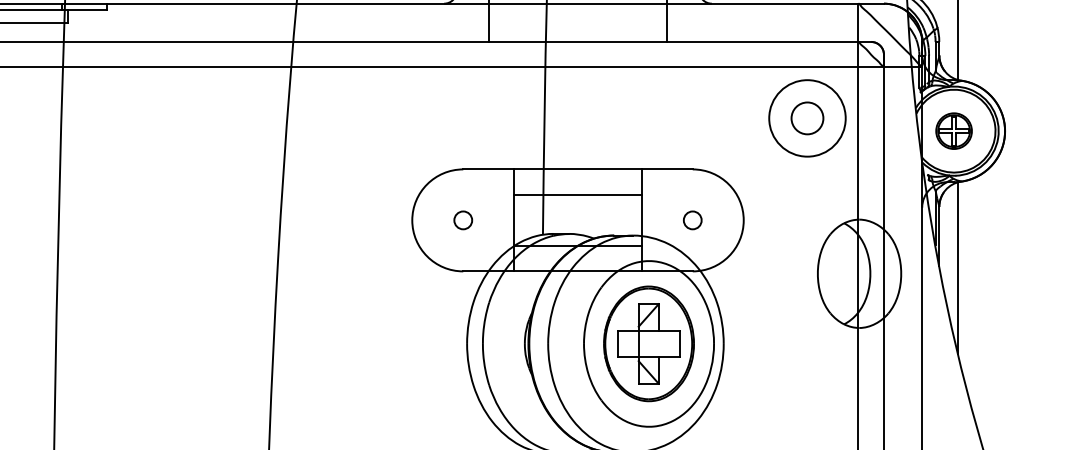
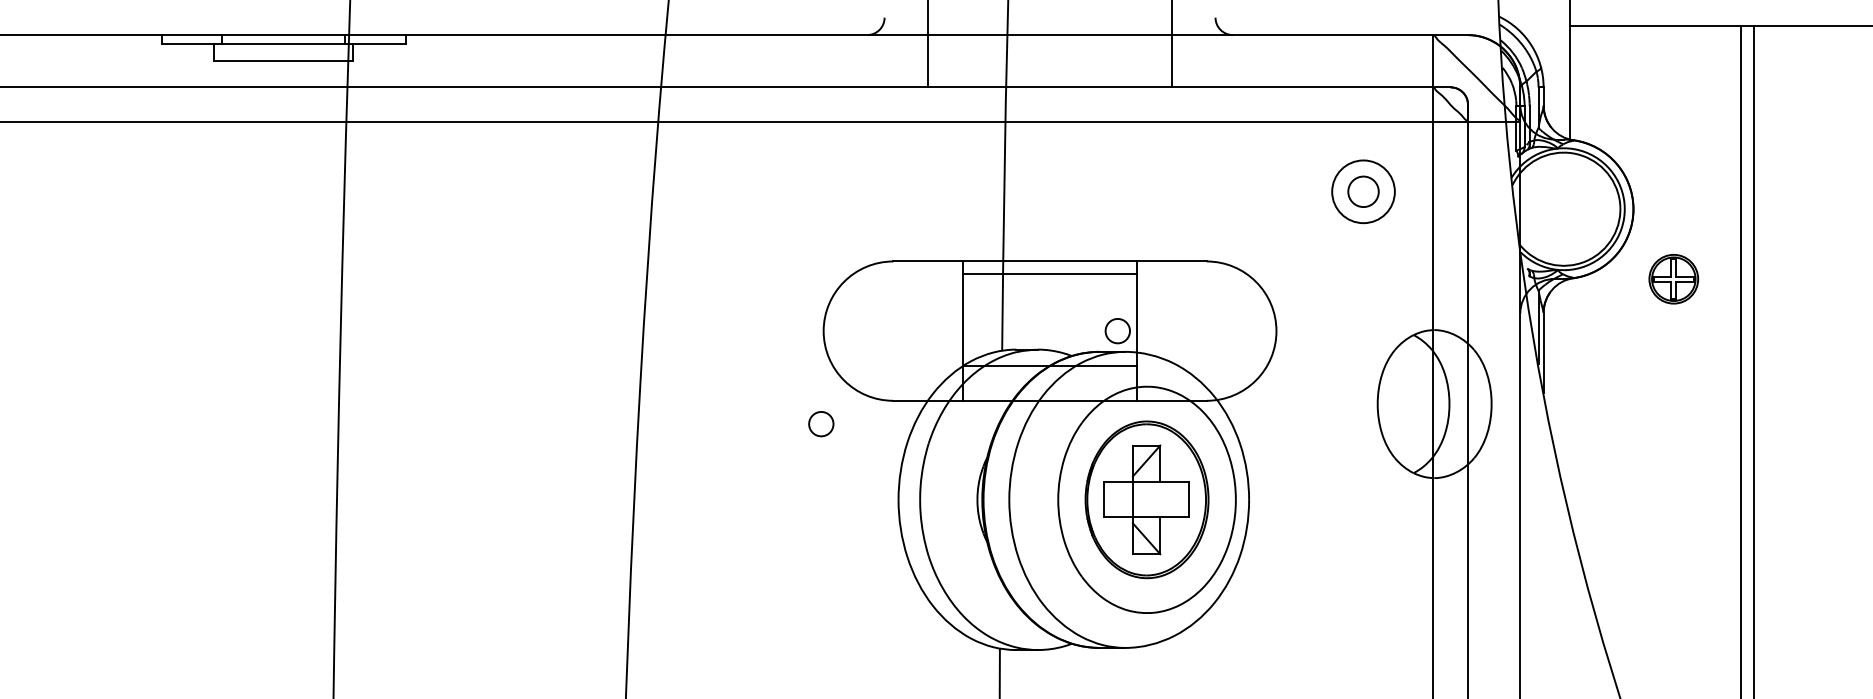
circle: (807, 118) -> (1363, 191), size x0.6
circle: (807, 118) -> (1363, 191), size x0.7
part: (953, 131) -> (1673, 279), moved
line: (577, 195) -> (1049, 274), moved
circle: (463, 220) -> (821, 424), moved
circle: (692, 220) -> (1117, 331), moved
line: (958, 267) -> (1569, 395), removed

